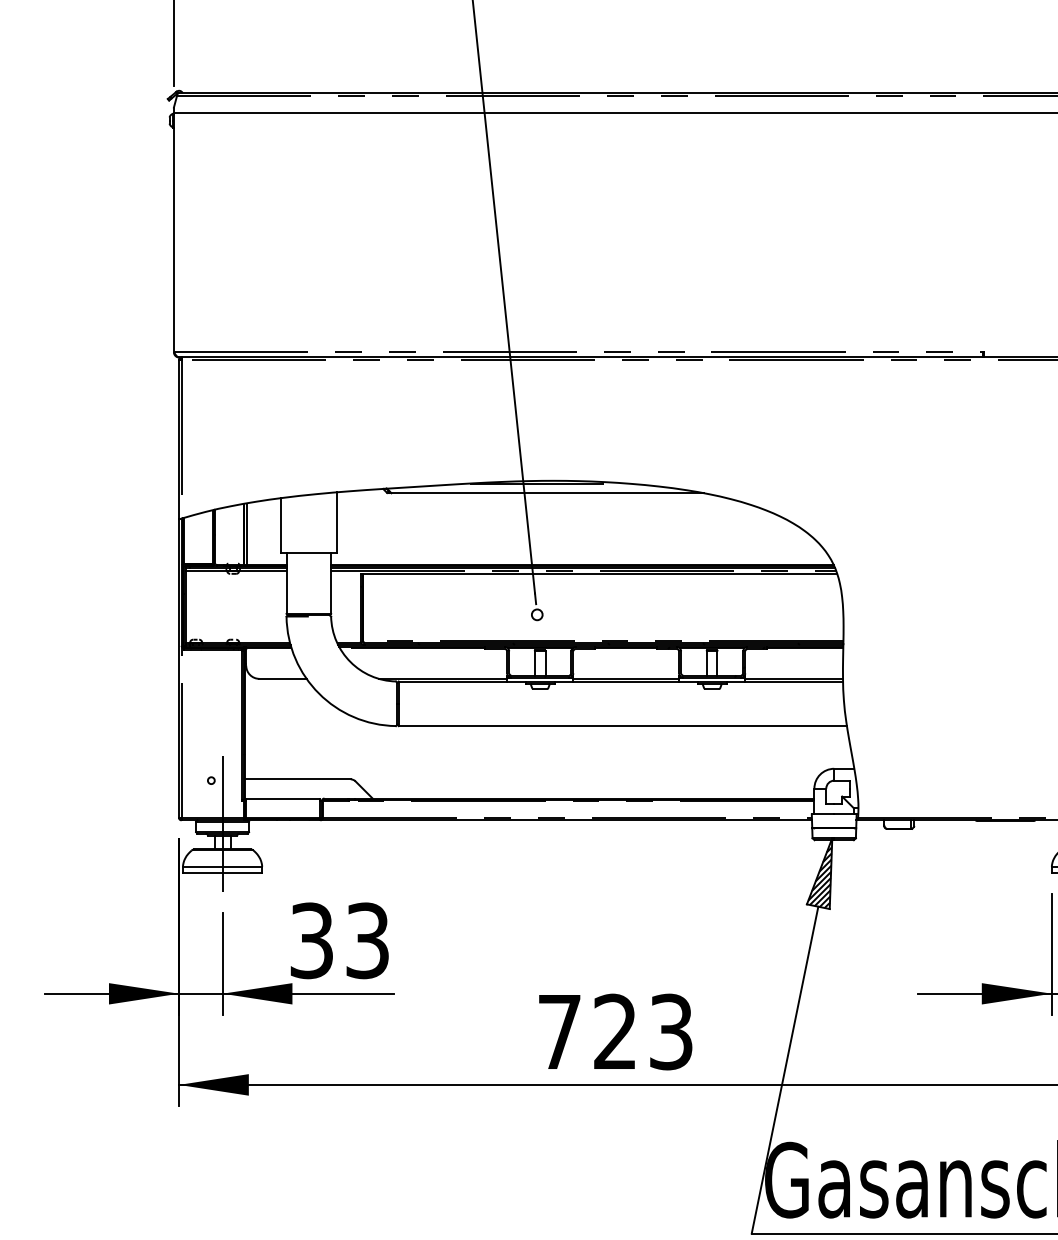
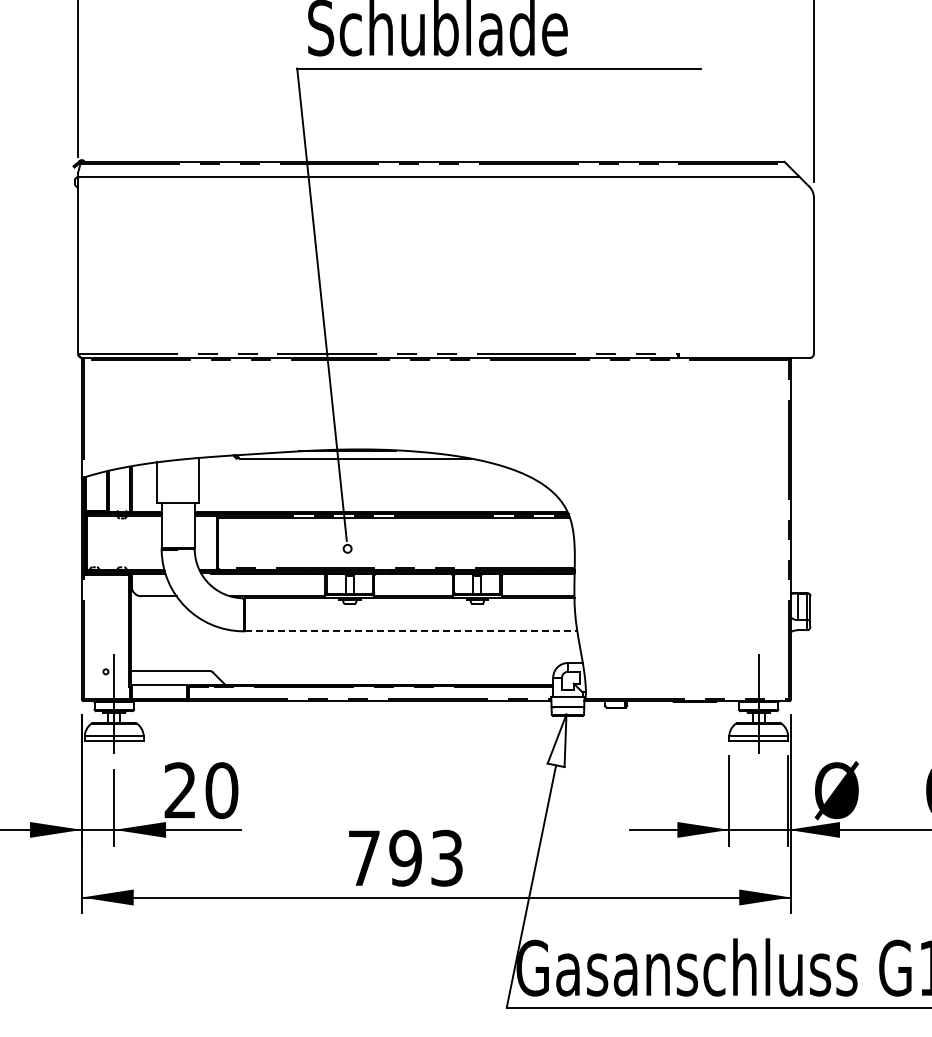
line: (623, 726) -> (411, 631), solid -> dashed
hatch: (820, 874) -> (557, 741), removed
text: (340, 940) -> (201, 790), 33 -> 20
text: (615, 1030) -> (405, 857), 723 -> 793

